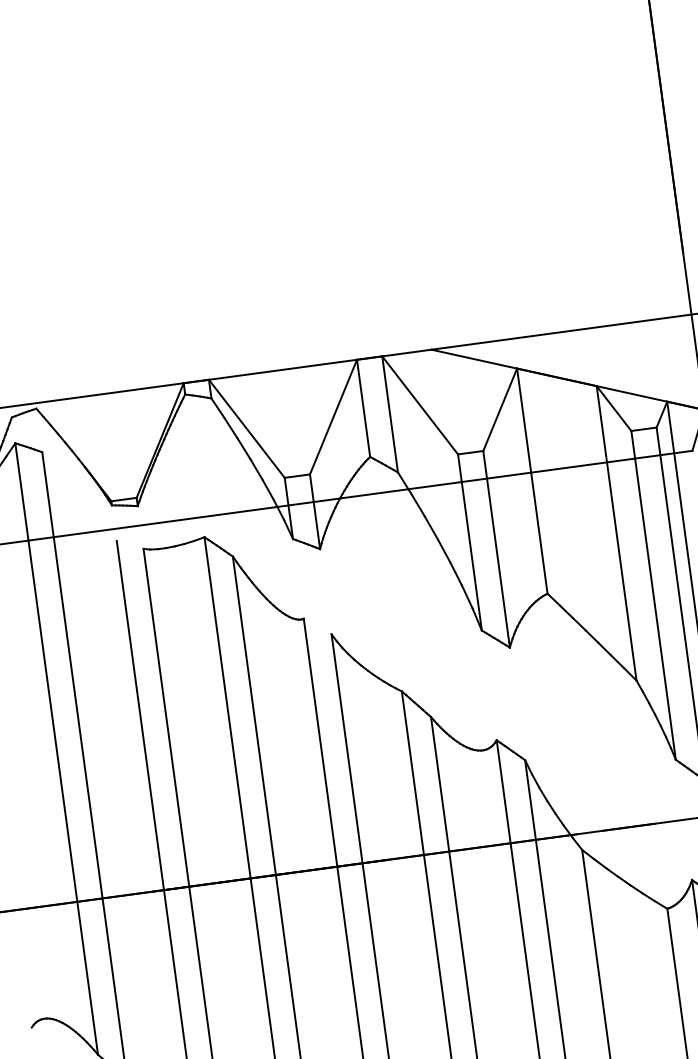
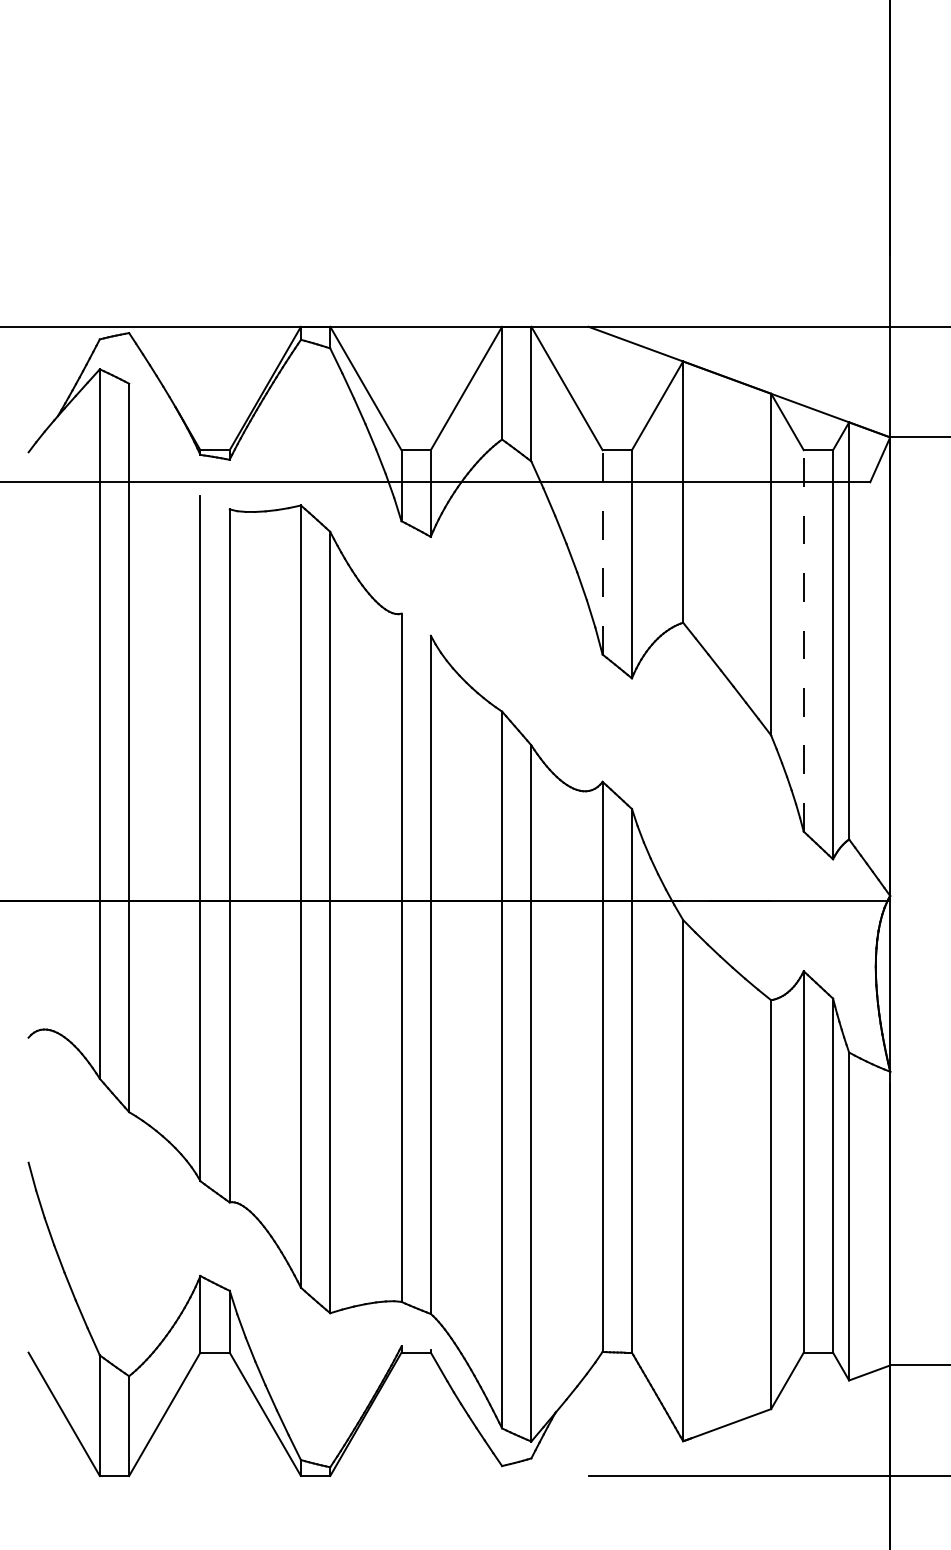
line: (469, 541) -> (602, 551), solid -> dashed
line: (653, 595) -> (803, 640), solid -> dashed

